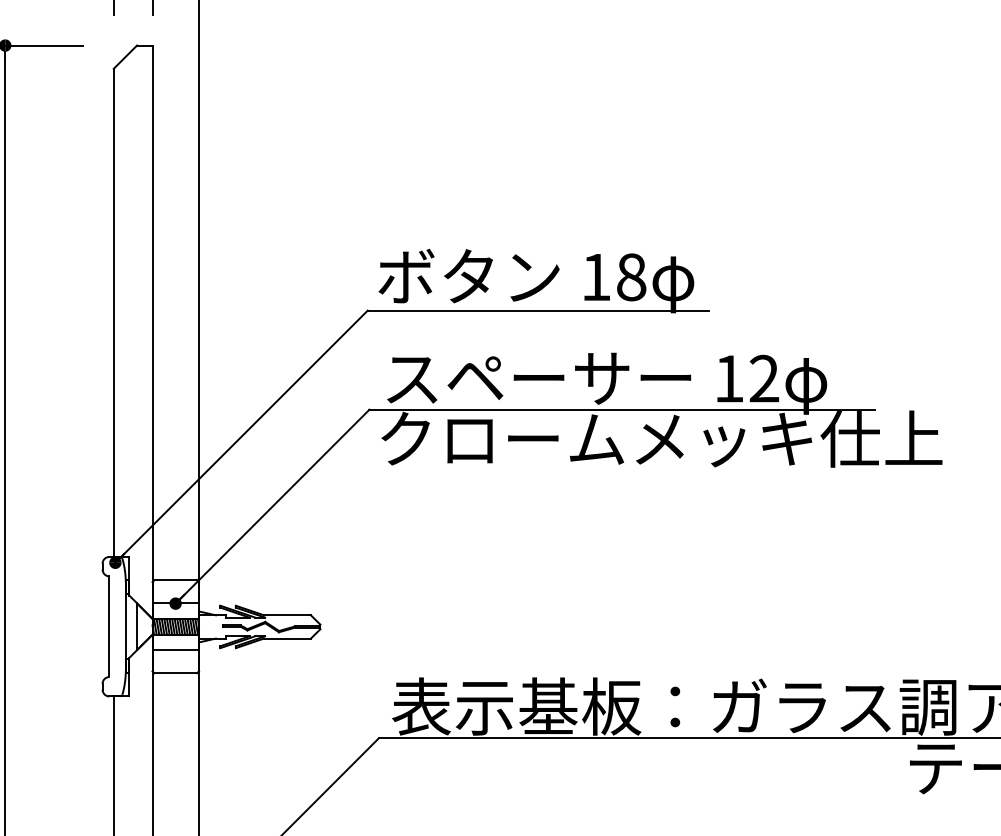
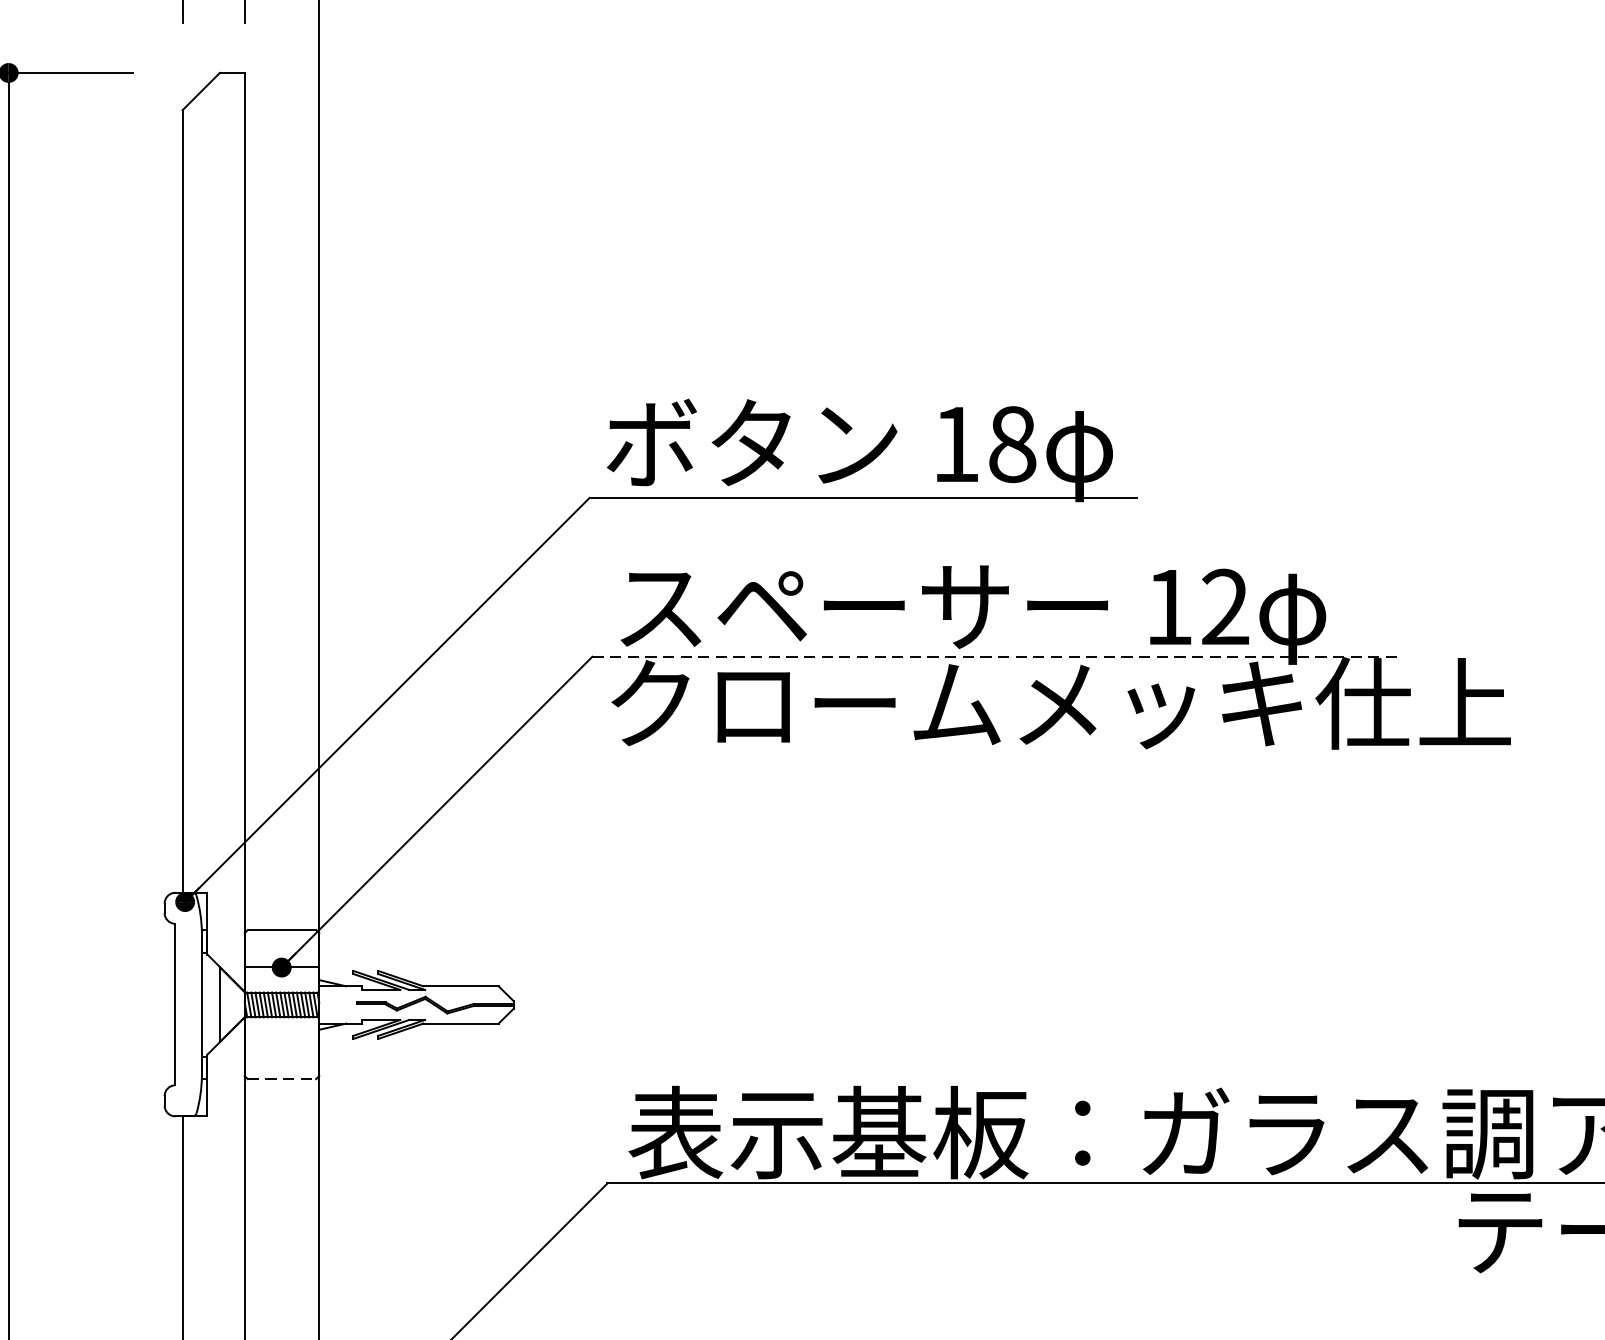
line: (622, 409) -> (998, 656), solid -> dashed
line: (175, 649) -> (281, 1041), removed
line: (176, 673) -> (283, 1079), solid -> dashed

